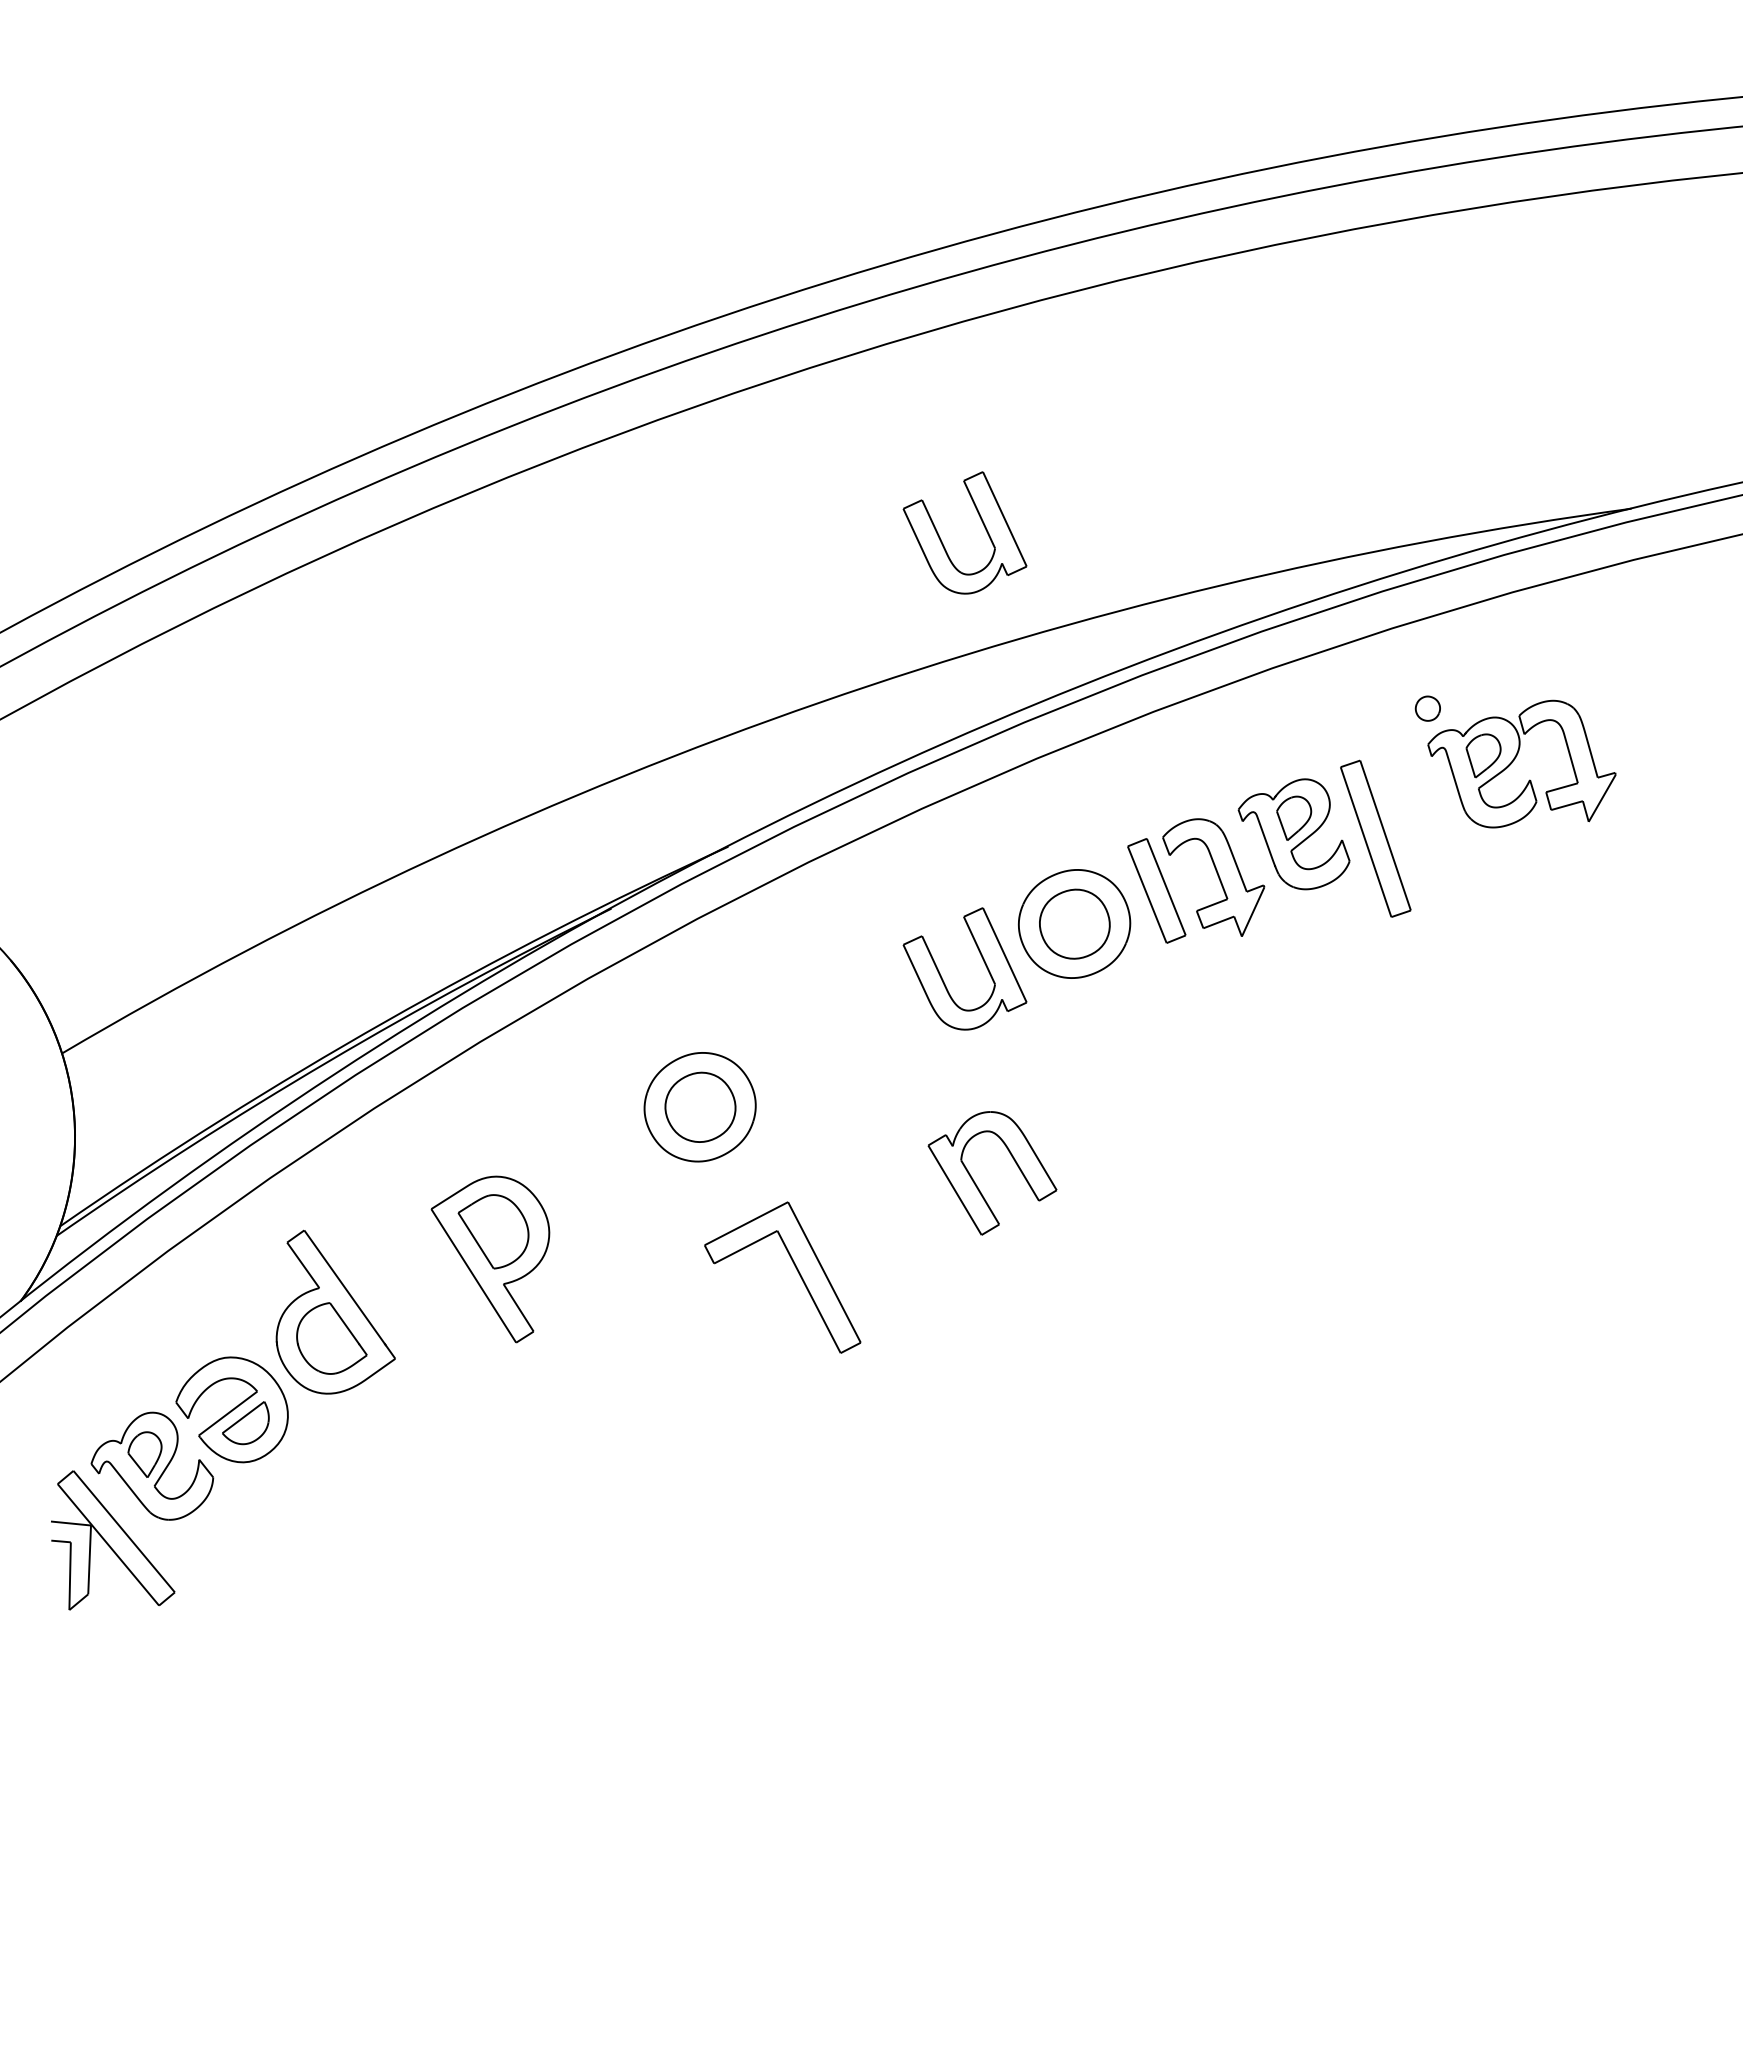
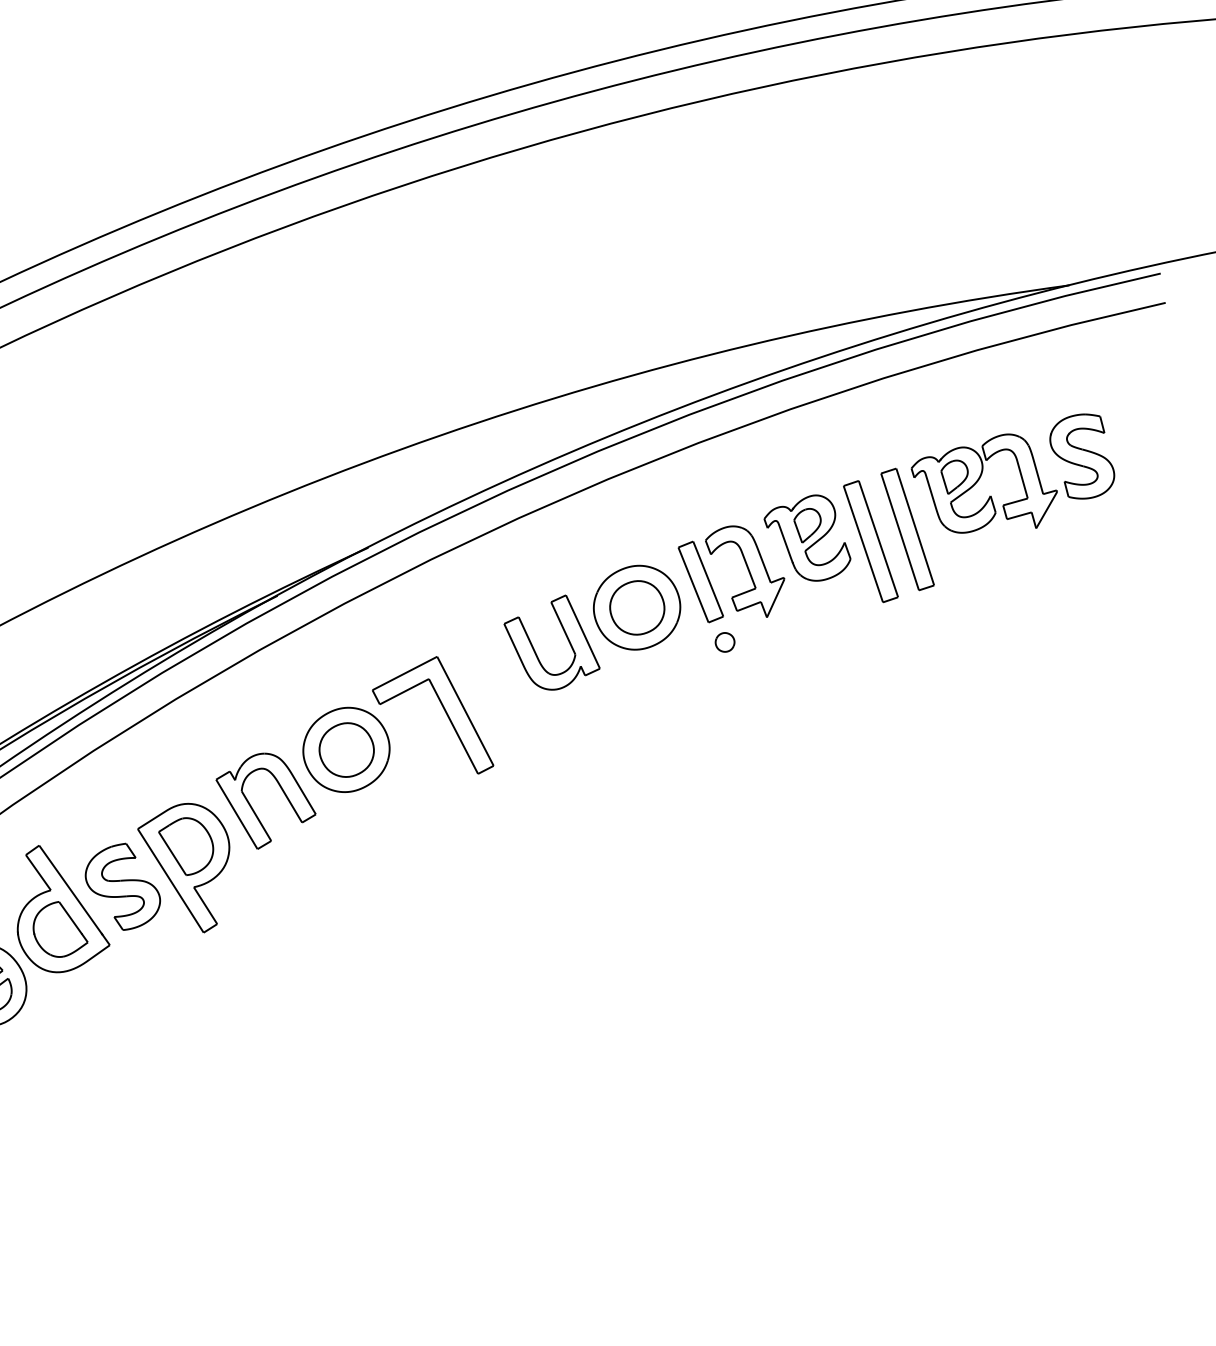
part: (982, 523) -> (565, 296), removed
part: (1427, 708) -> (724, 642), moved
part: (1648, 729) -> (1082, 456), added
part: (1422, 823) -> (907, 529), added
part: (977, 1185) -> (254, 810), moved
part: (796, 1270) -> (443, 709), moved
part: (411, 1283) -> (122, 886), added

